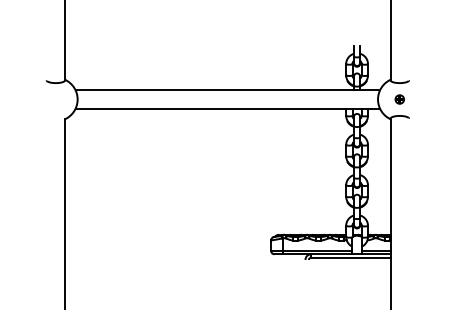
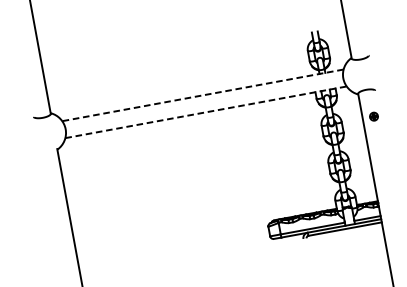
line: (227, 90) -> (202, 95), solid -> dashed
part: (399, 99) -> (373, 116), moved
line: (228, 108) -> (206, 112), solid -> dashed

